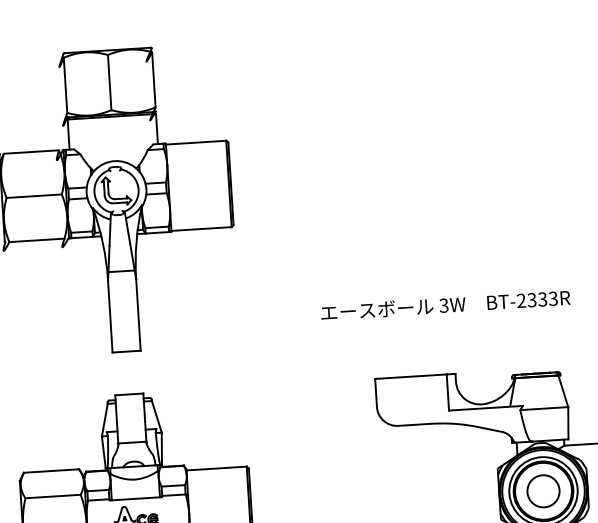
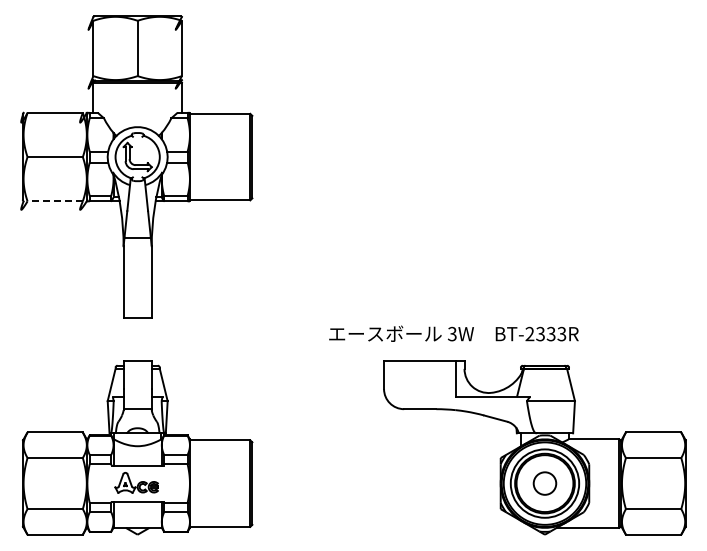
line: (37, 240) -> (55, 201), solid -> dashed
text: (445, 305) -> (453, 333), moved
circle: (543, 491) -> (544, 483), size x0.7

